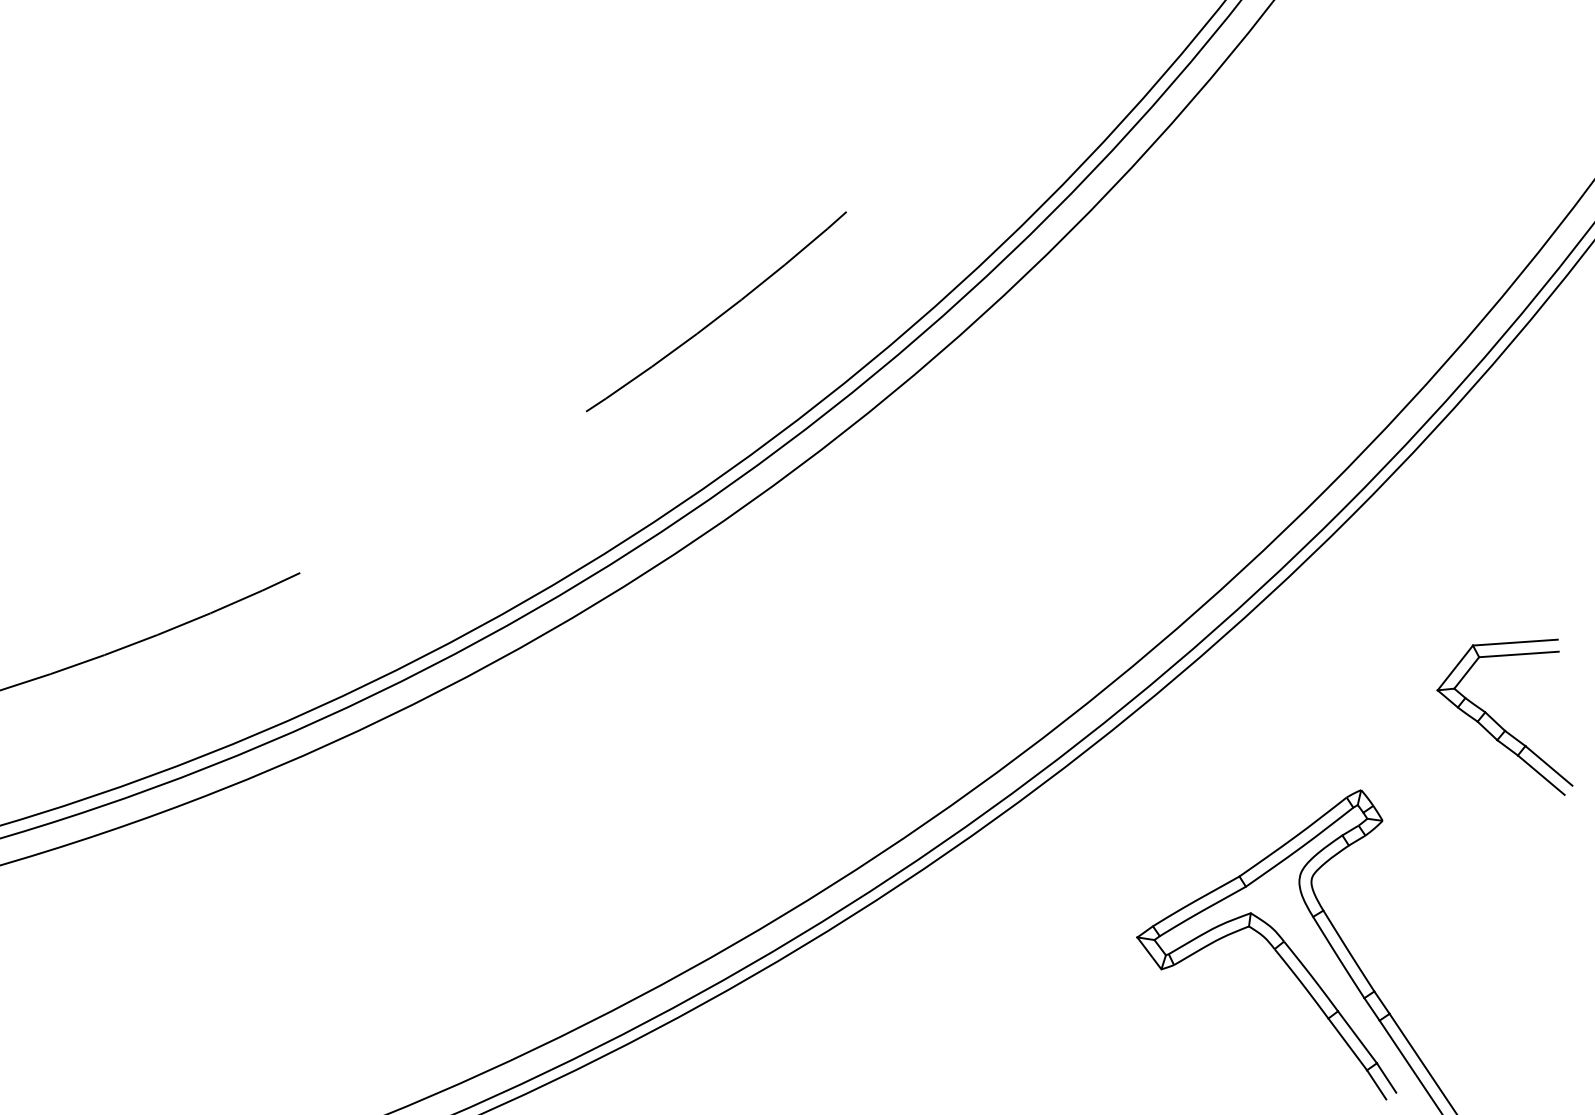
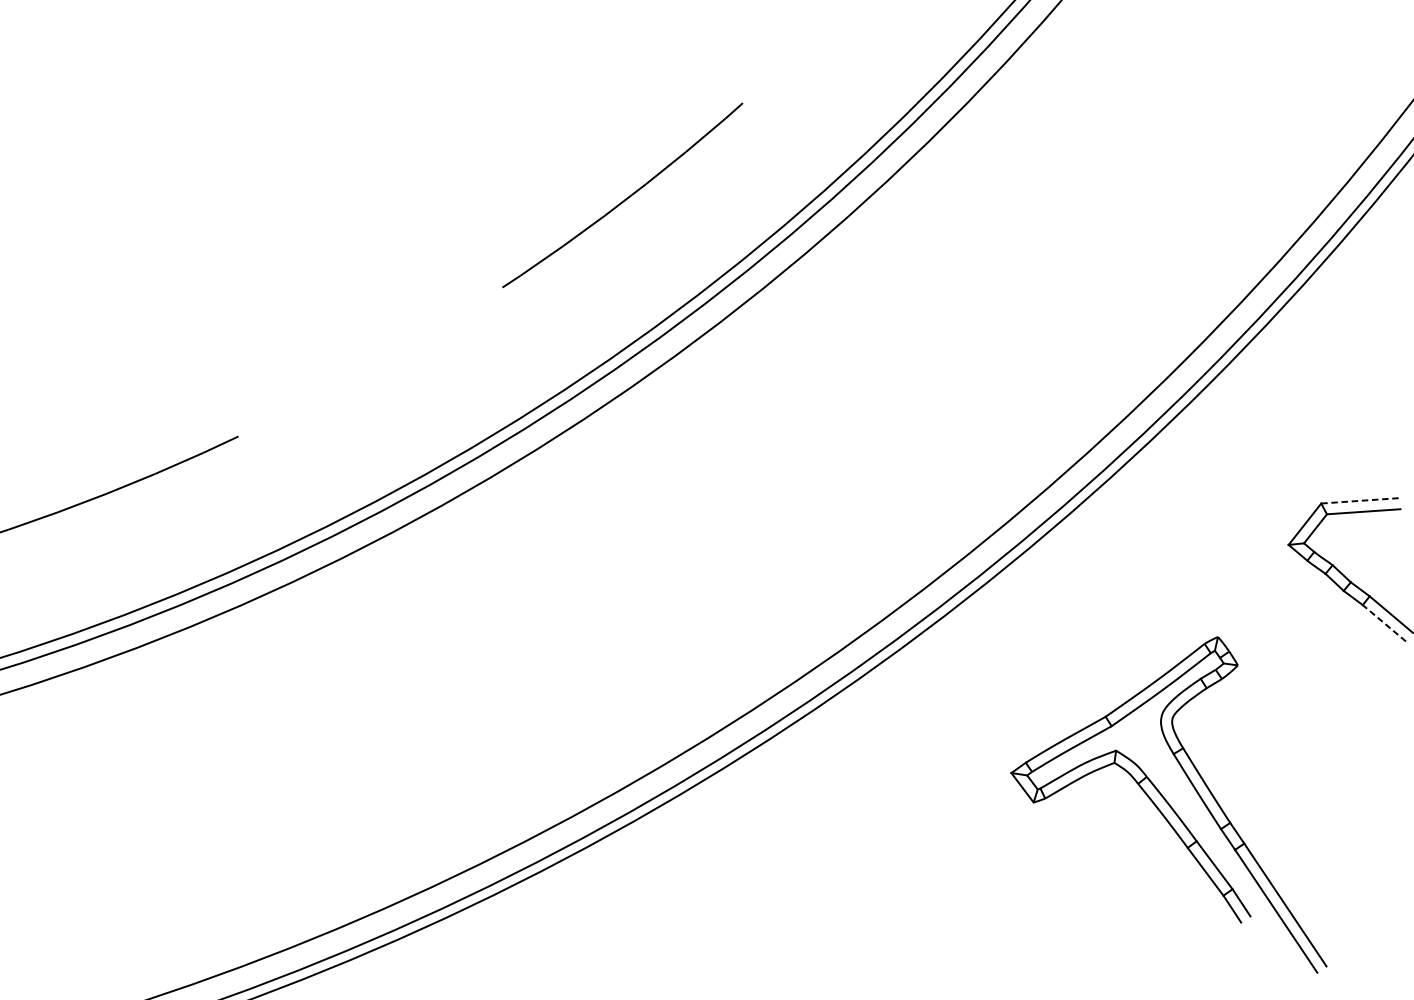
line: (1515, 642) -> (1360, 500), solid -> dashed
line: (1541, 775) -> (1384, 623), solid -> dashed

